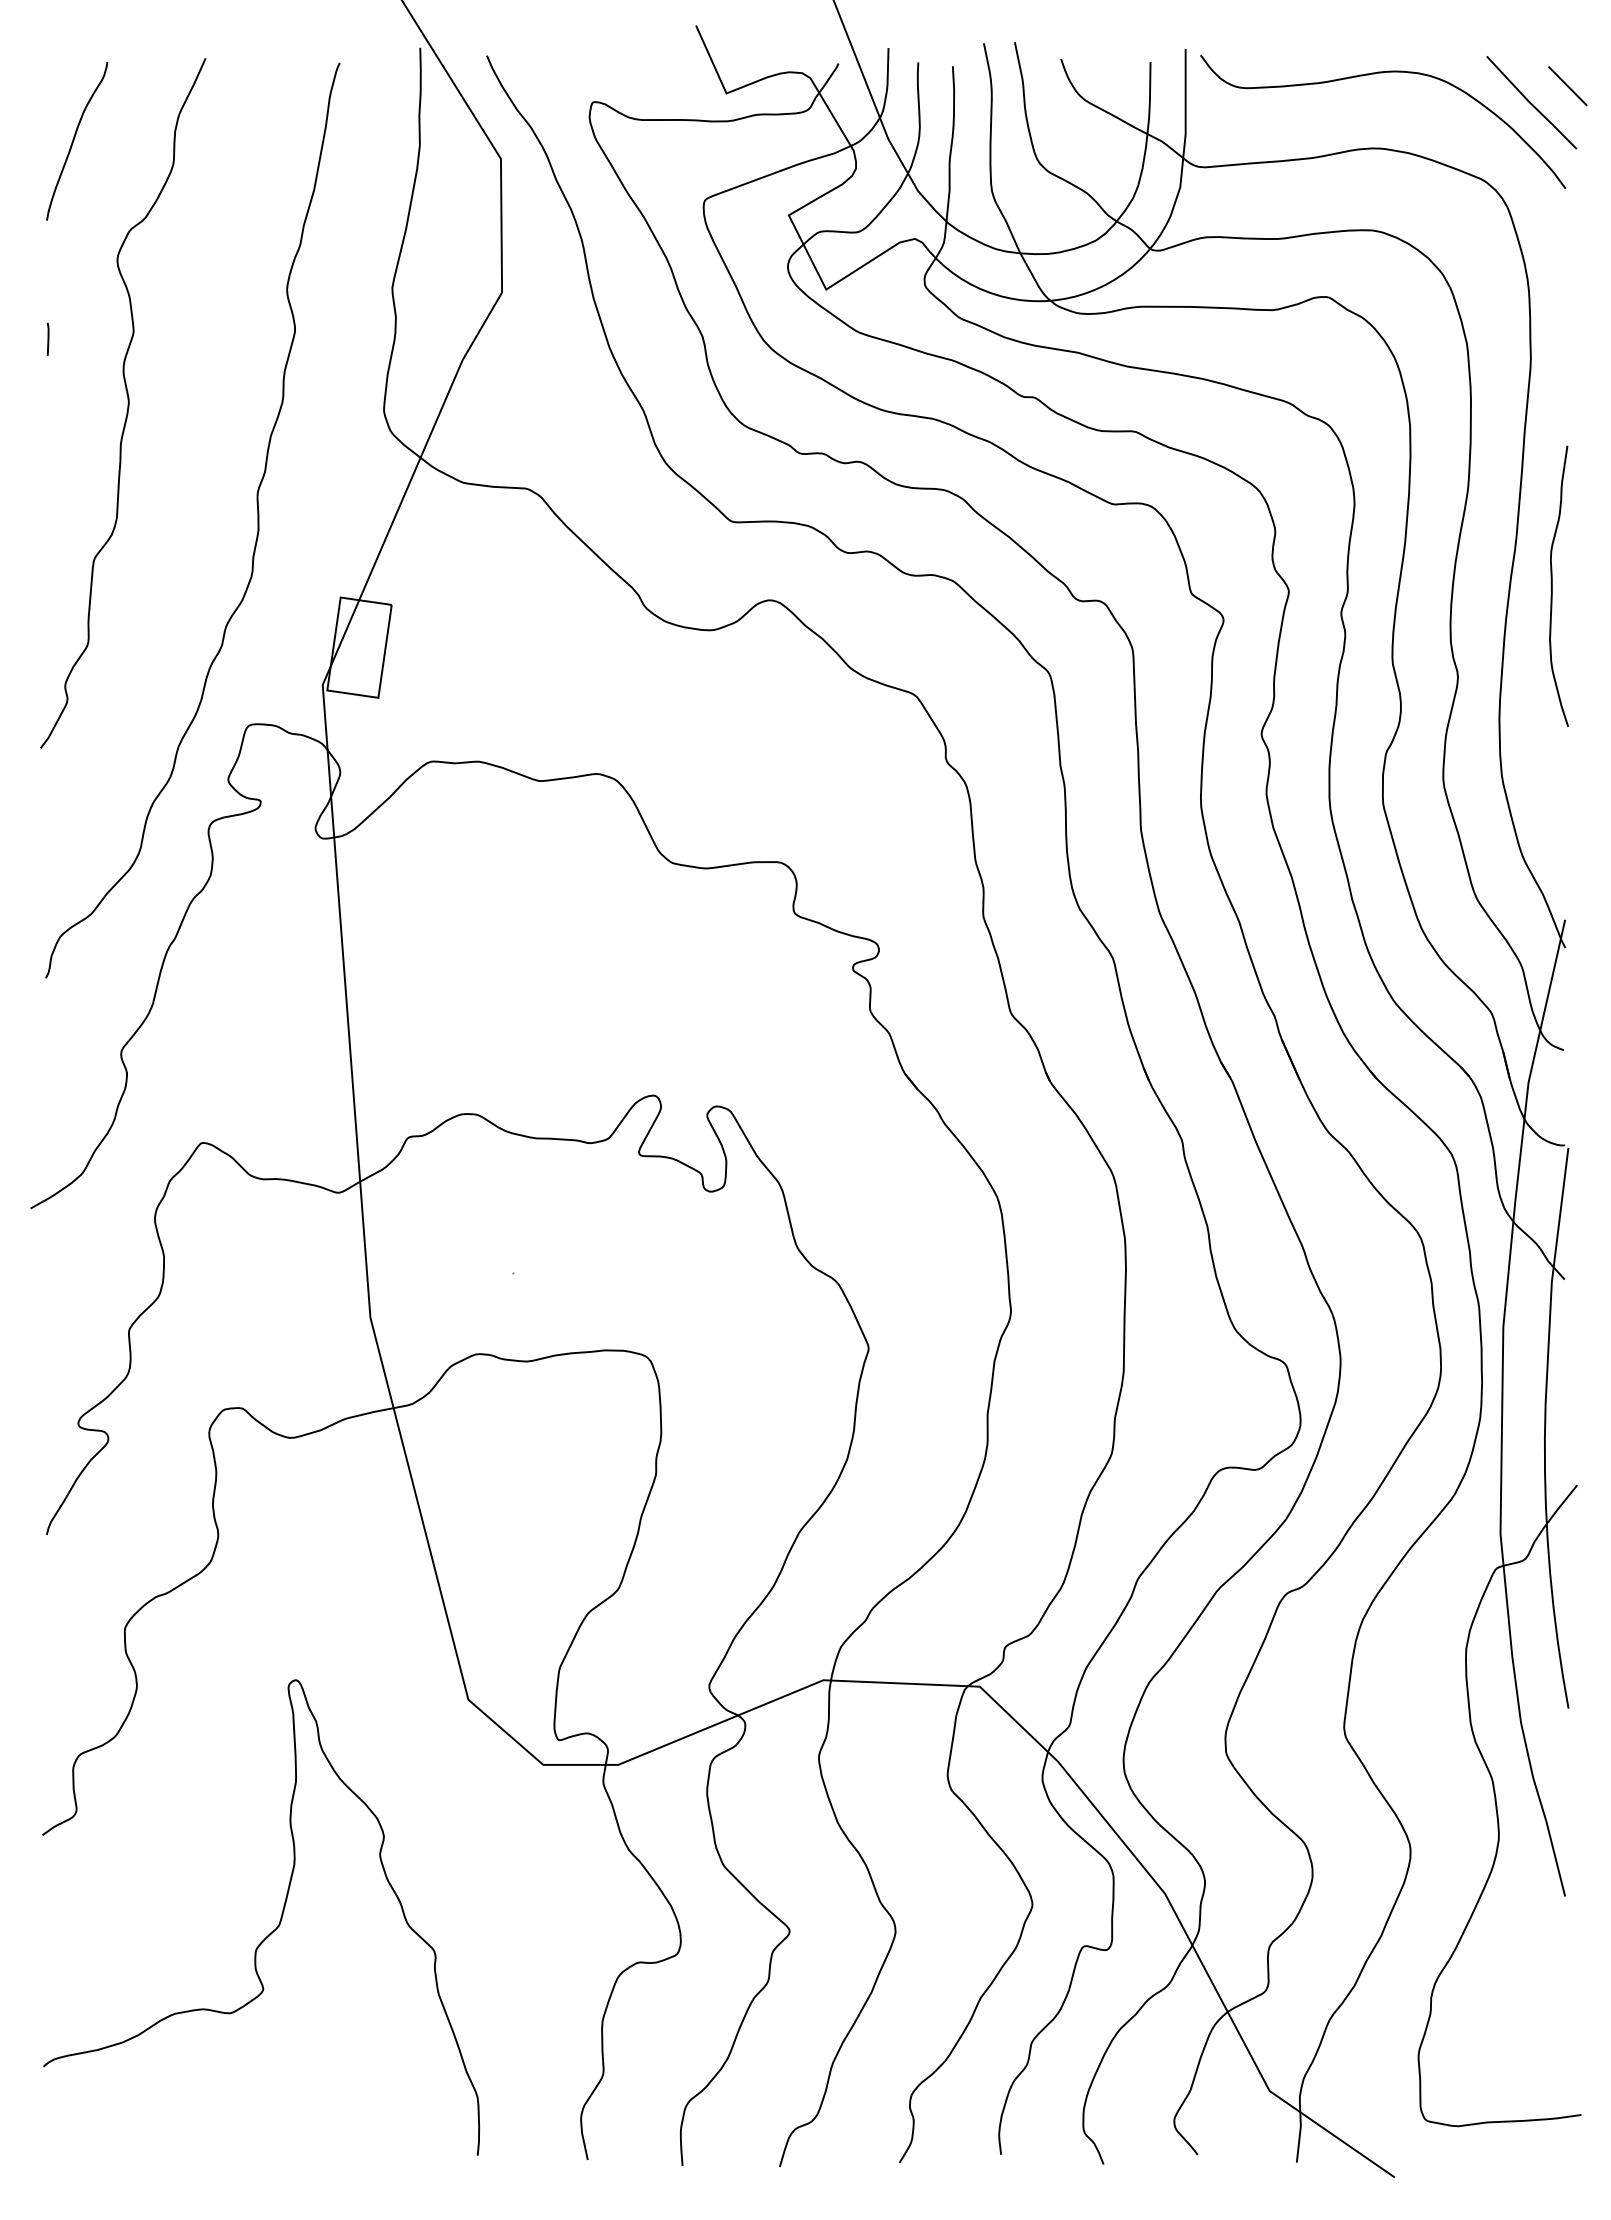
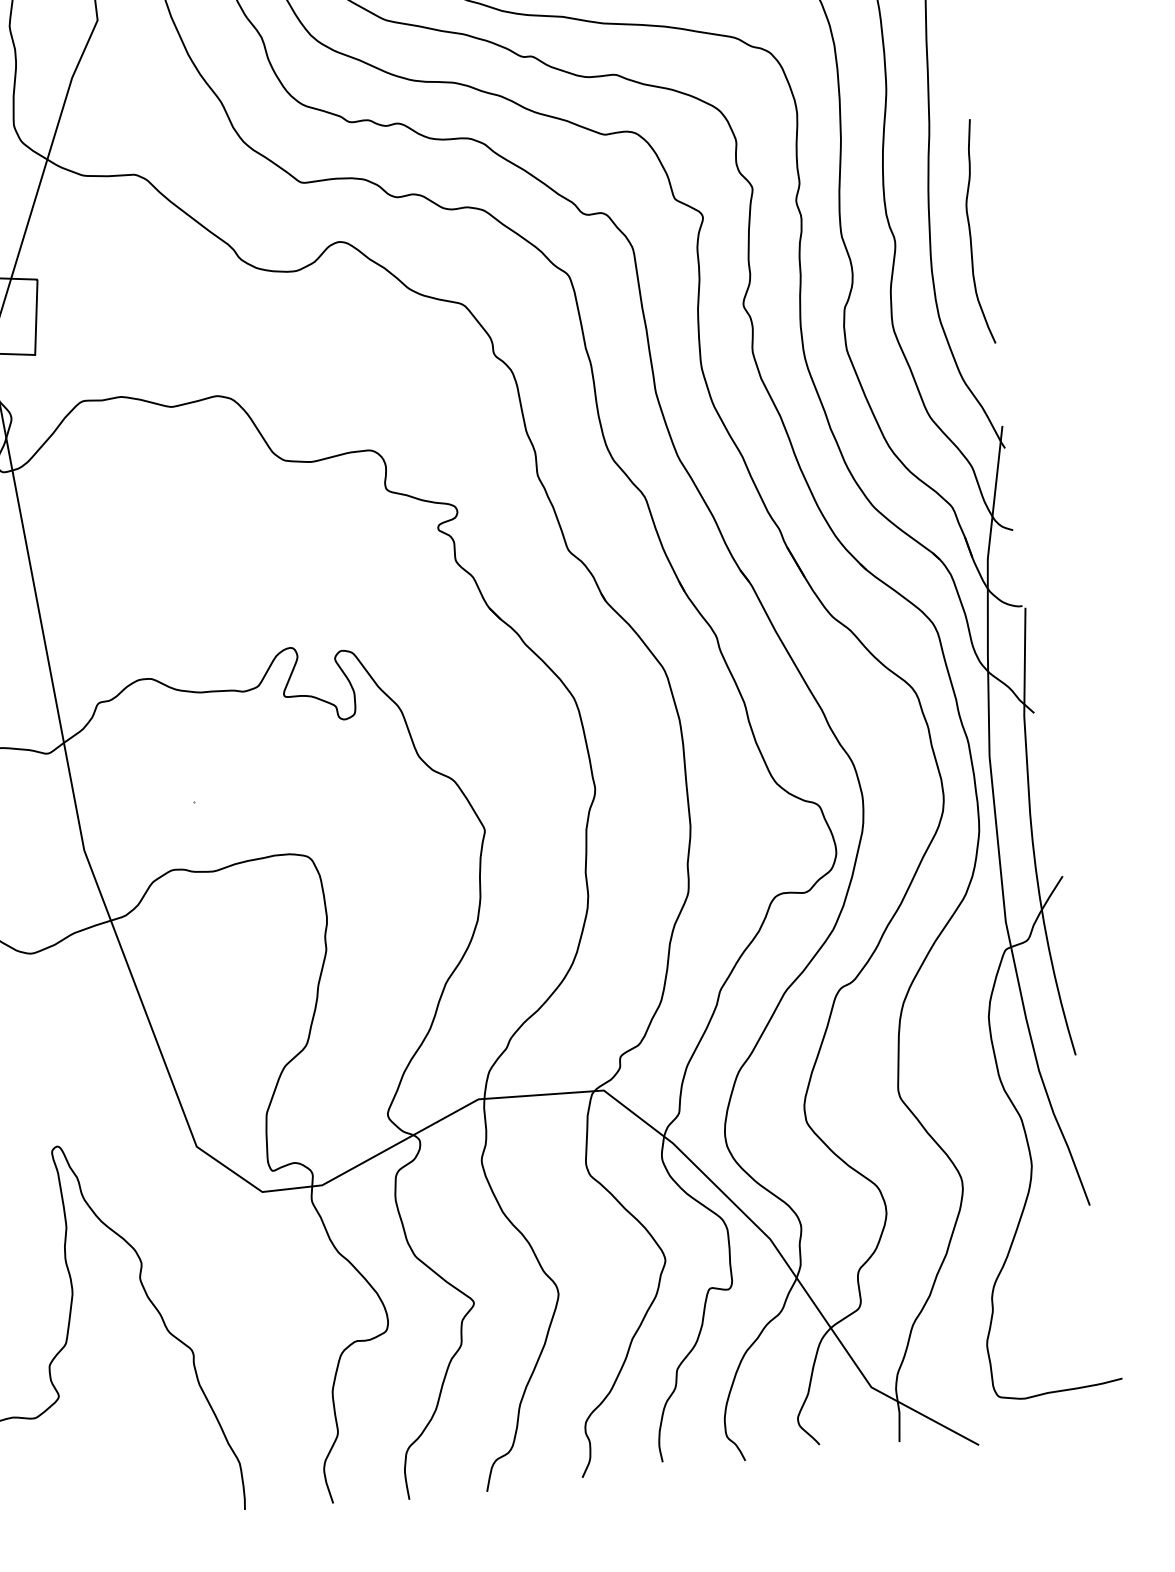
curve: (1552, 585) -> (970, 232), moved

